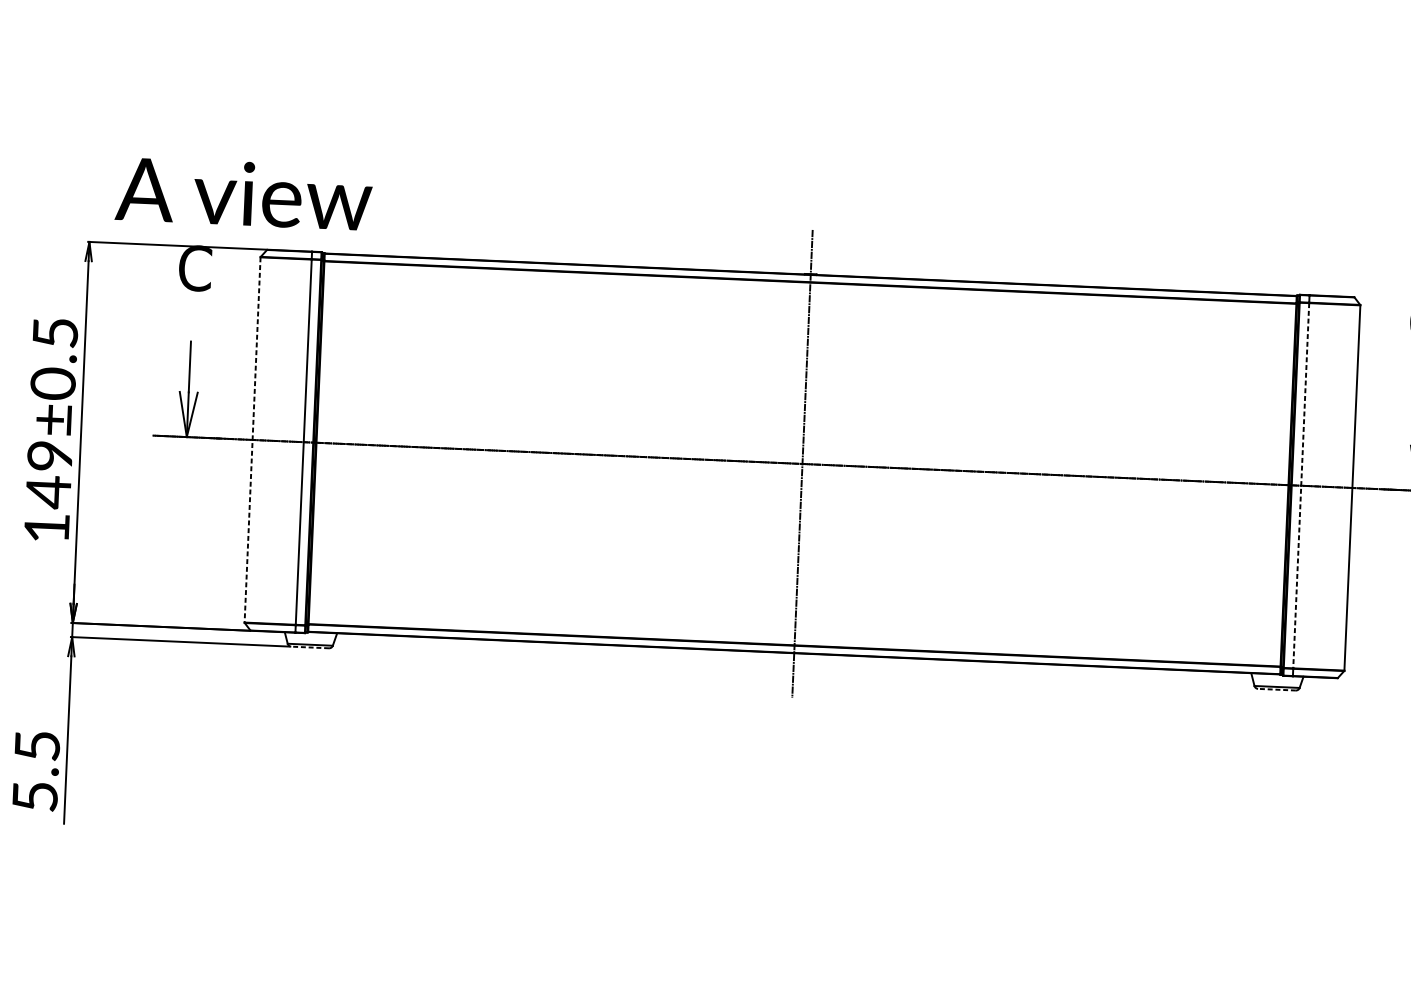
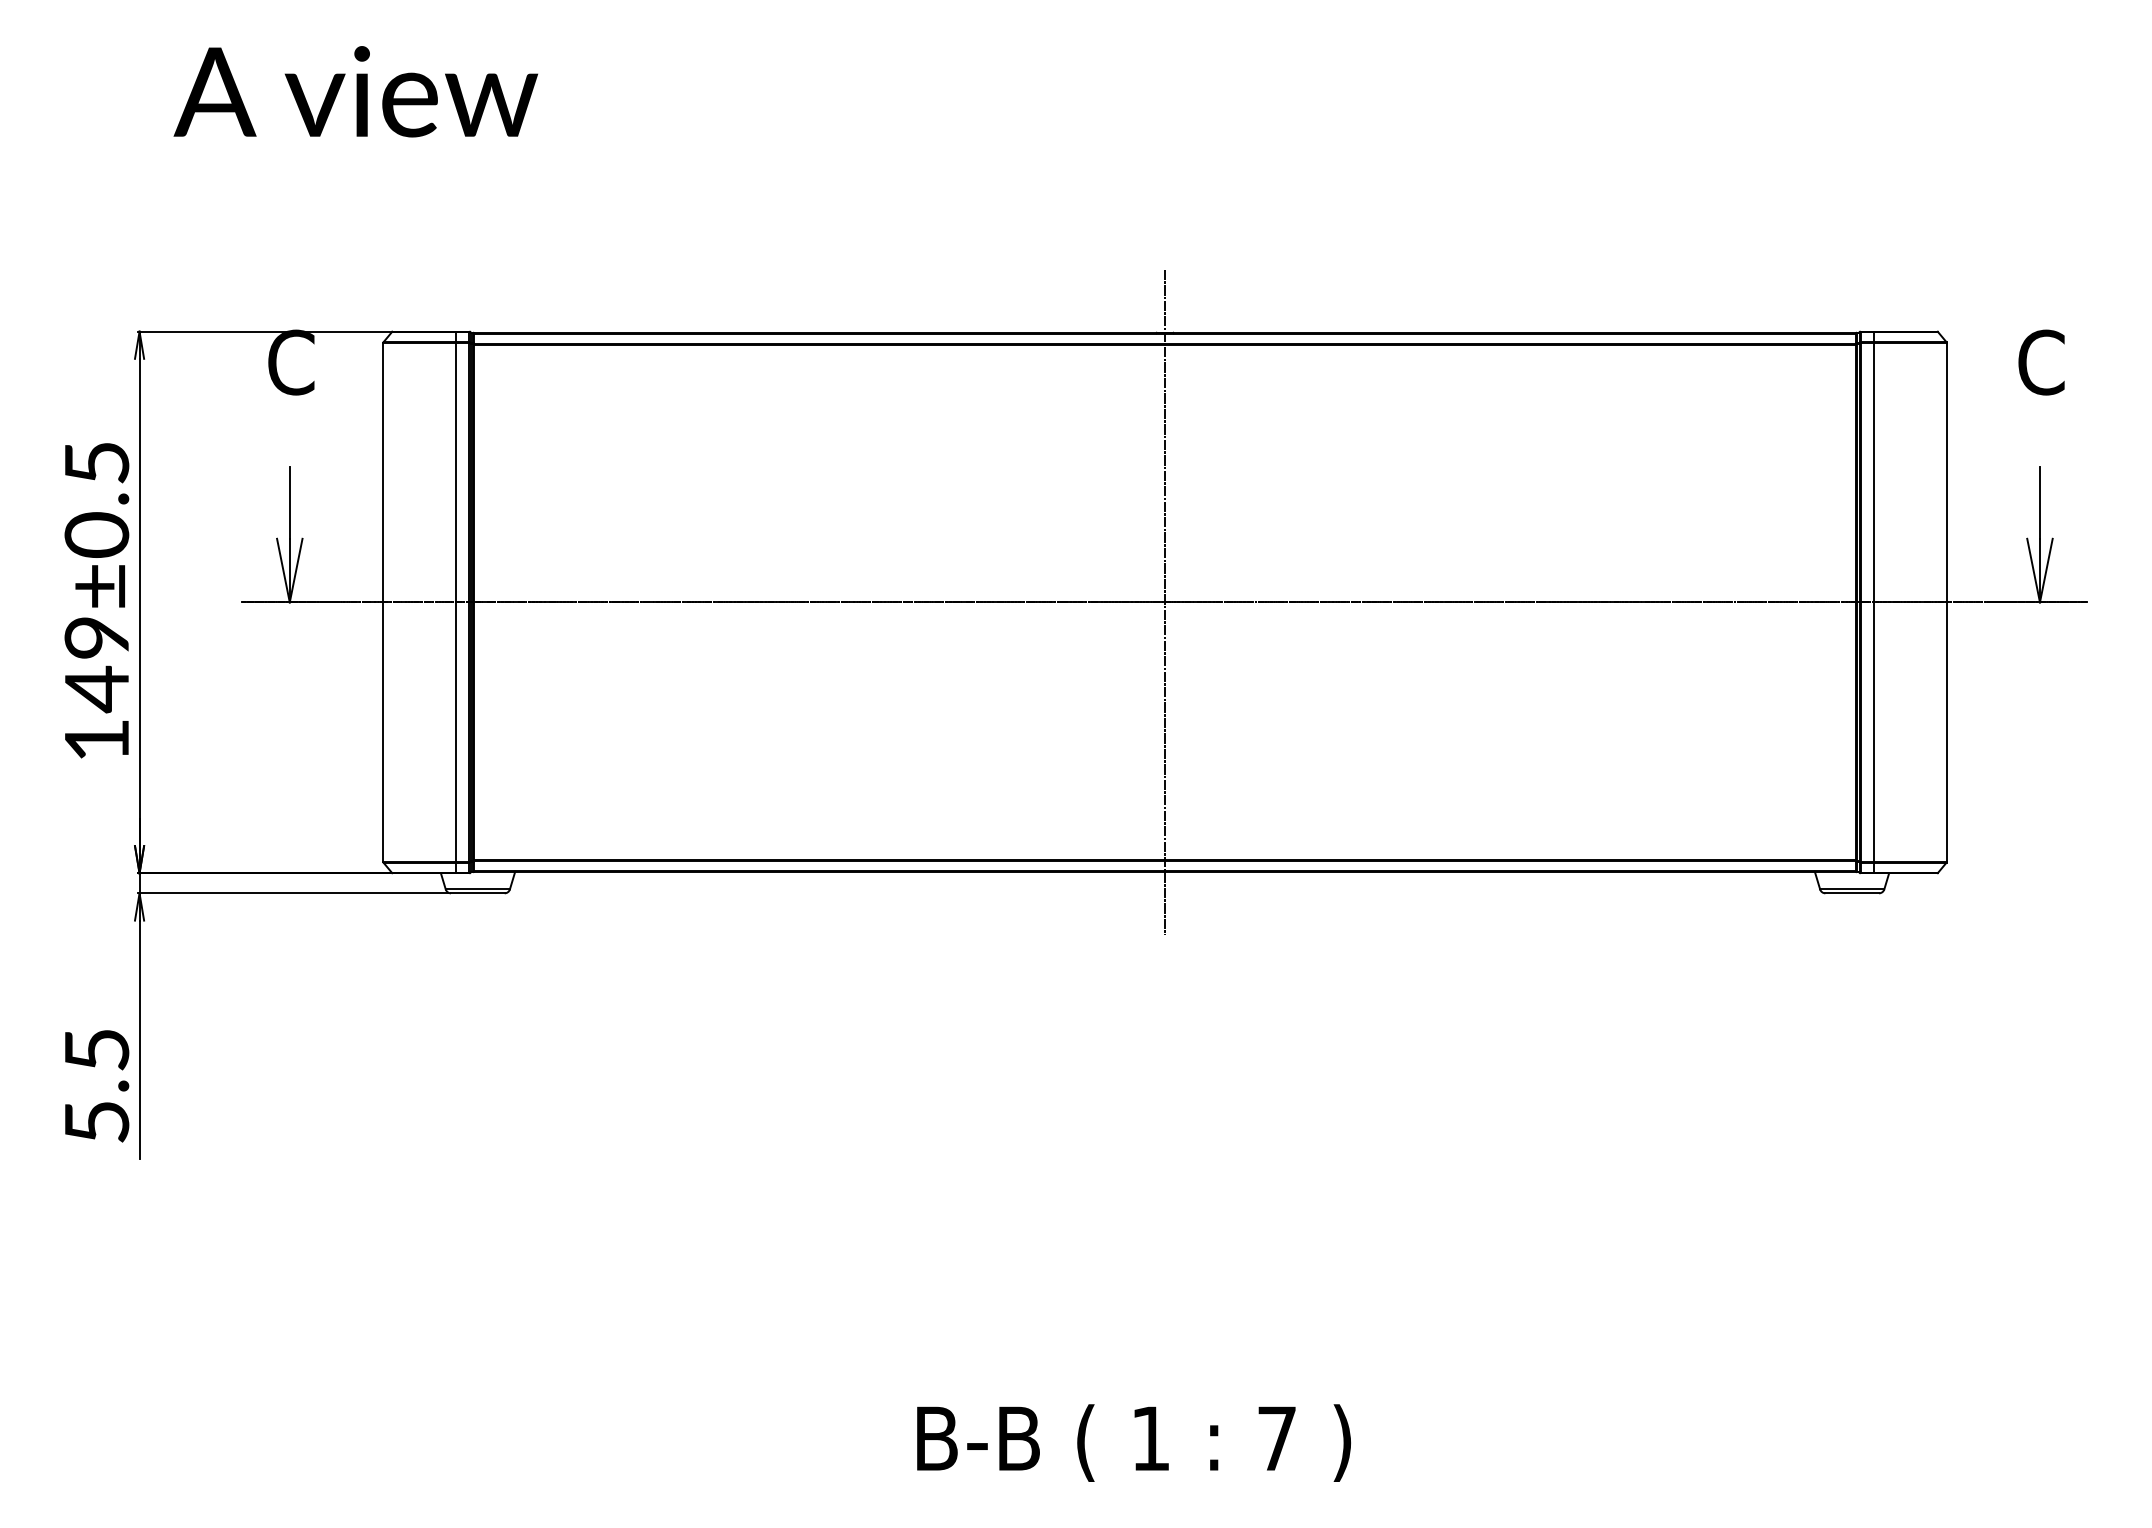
text: (243, 193) -> (355, 91), moved
line: (252, 440) -> (383, 602), dashed -> solid
line: (1301, 485) -> (1874, 602), dashed -> solid
line: (309, 647) -> (477, 893), dashed -> solid
line: (1277, 689) -> (1852, 893), dashed -> solid

